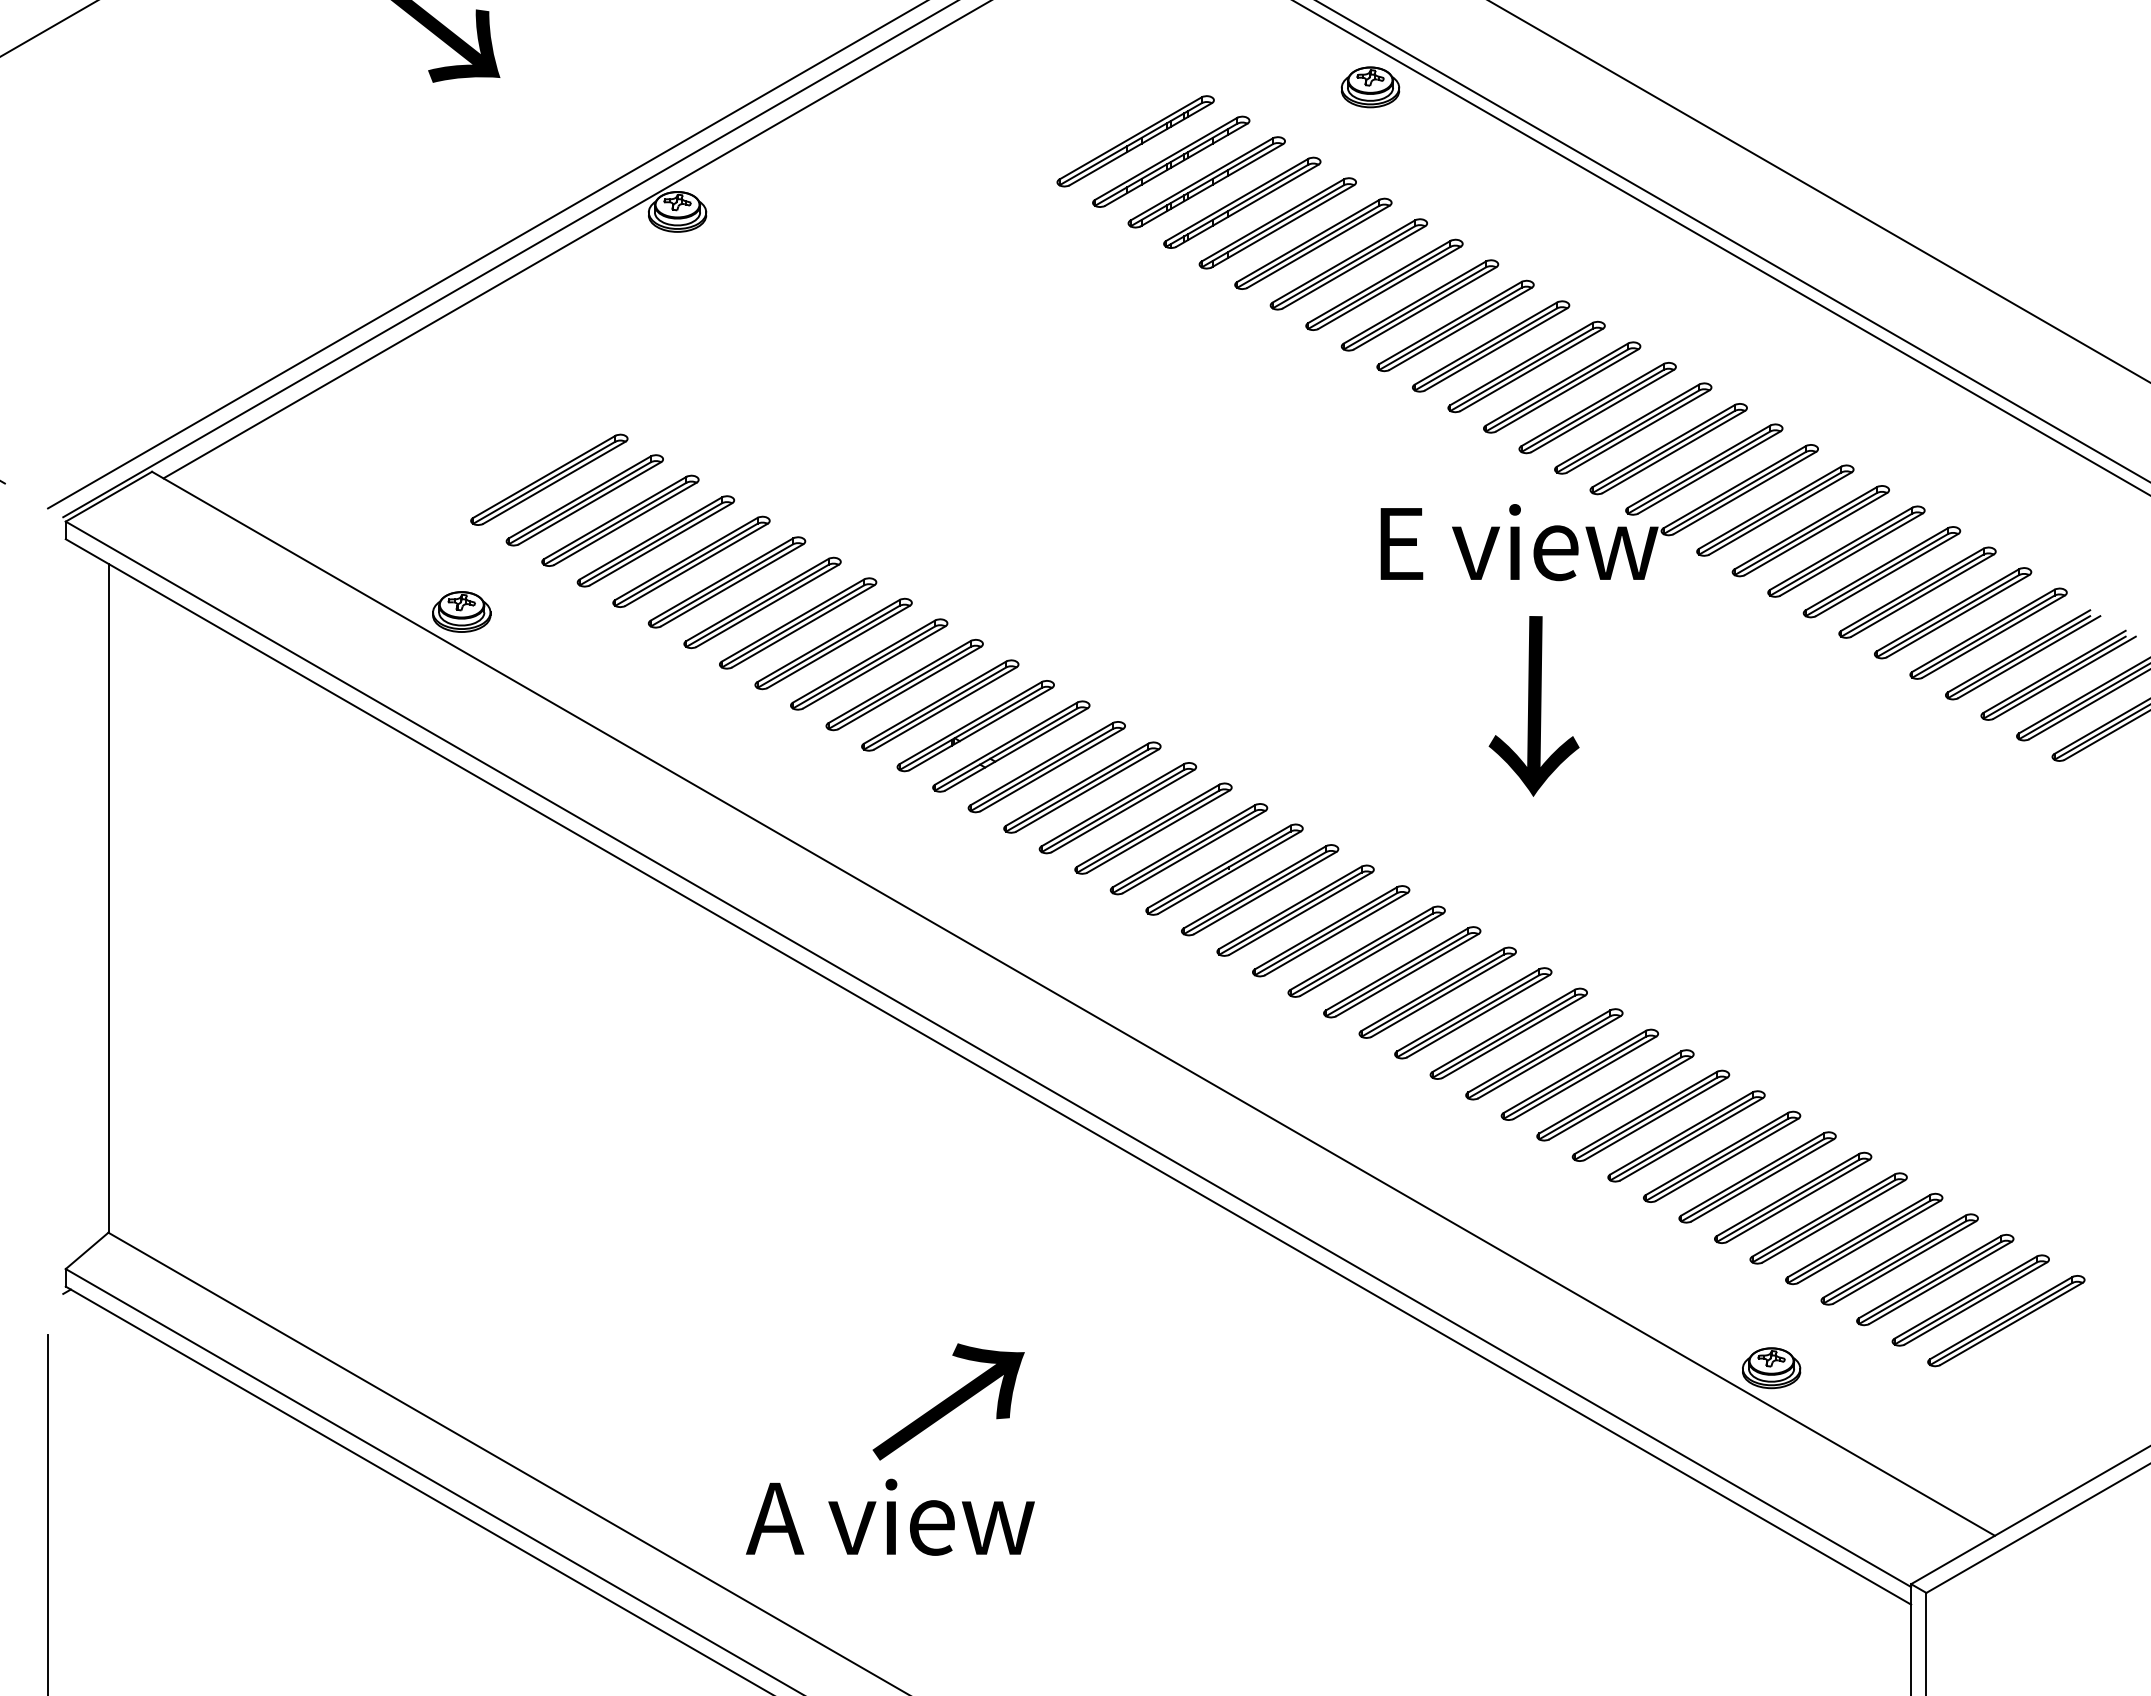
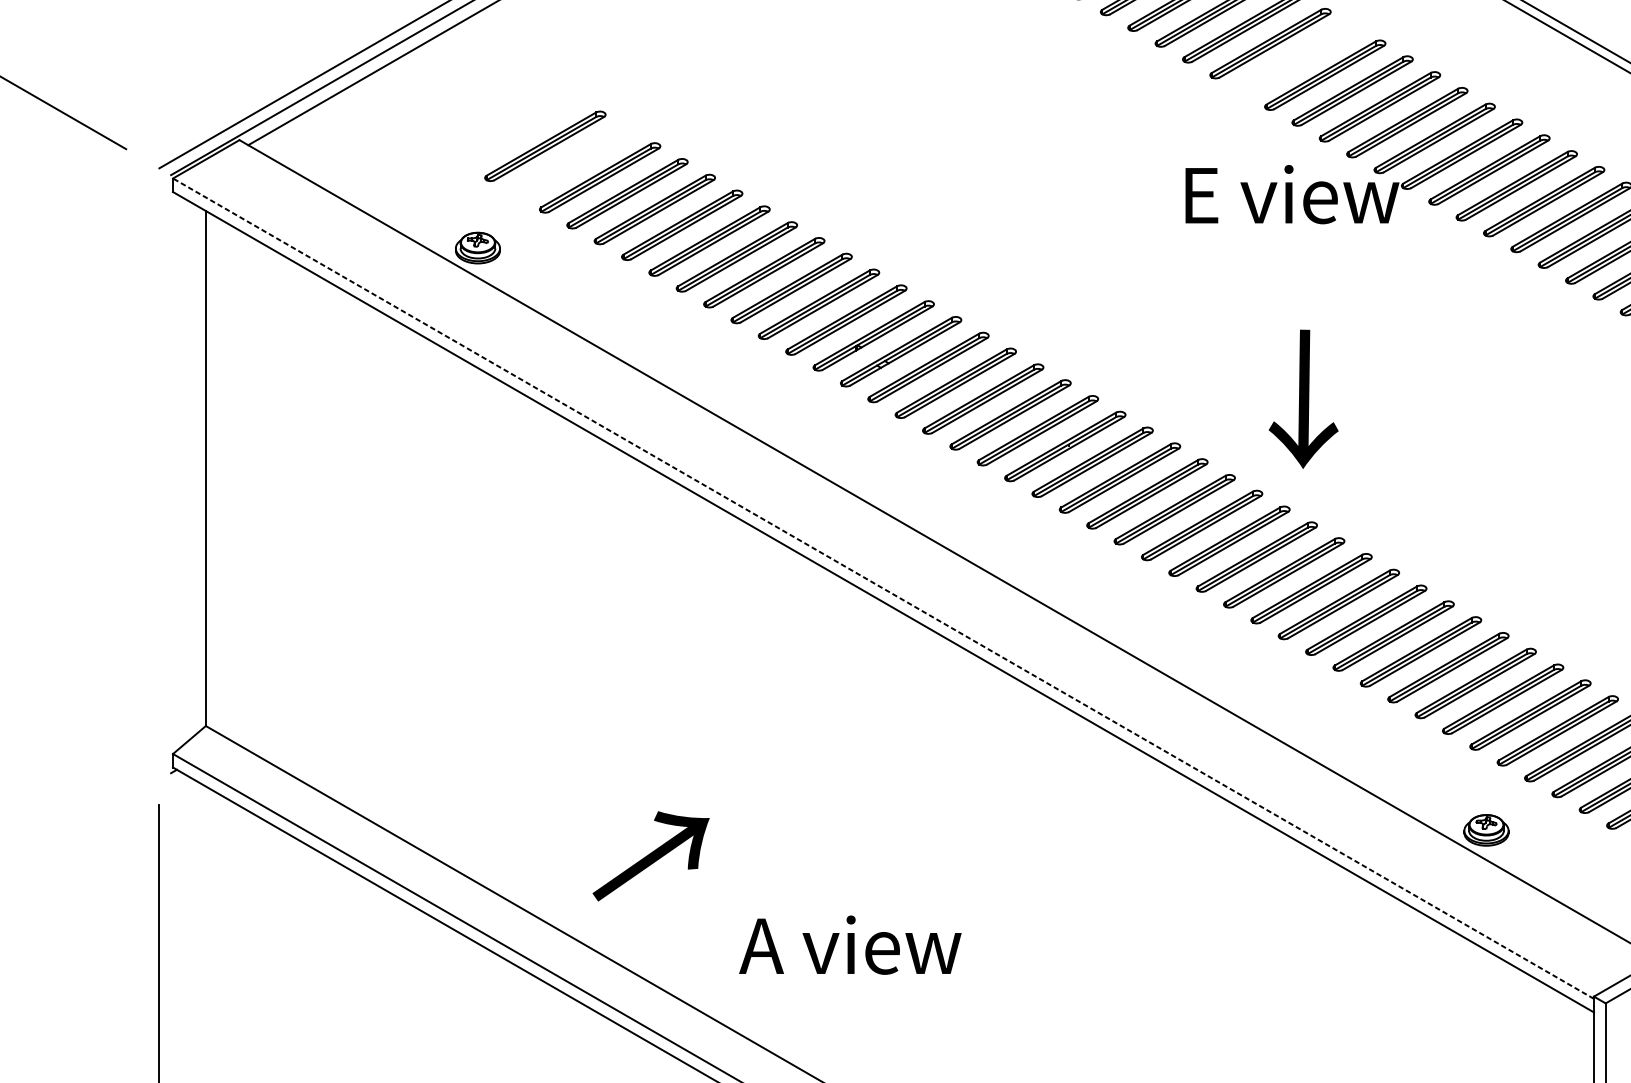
part: (1526, 366) -> (1297, 59), removed
part: (584, 500) -> (572, 162), removed
text: (1533, 706) -> (1303, 399), moved
line: (988, 1054) -> (883, 588), solid -> dashed
text: (948, 1401) -> (650, 856), moved
text: (890, 1516) -> (850, 944), moved

